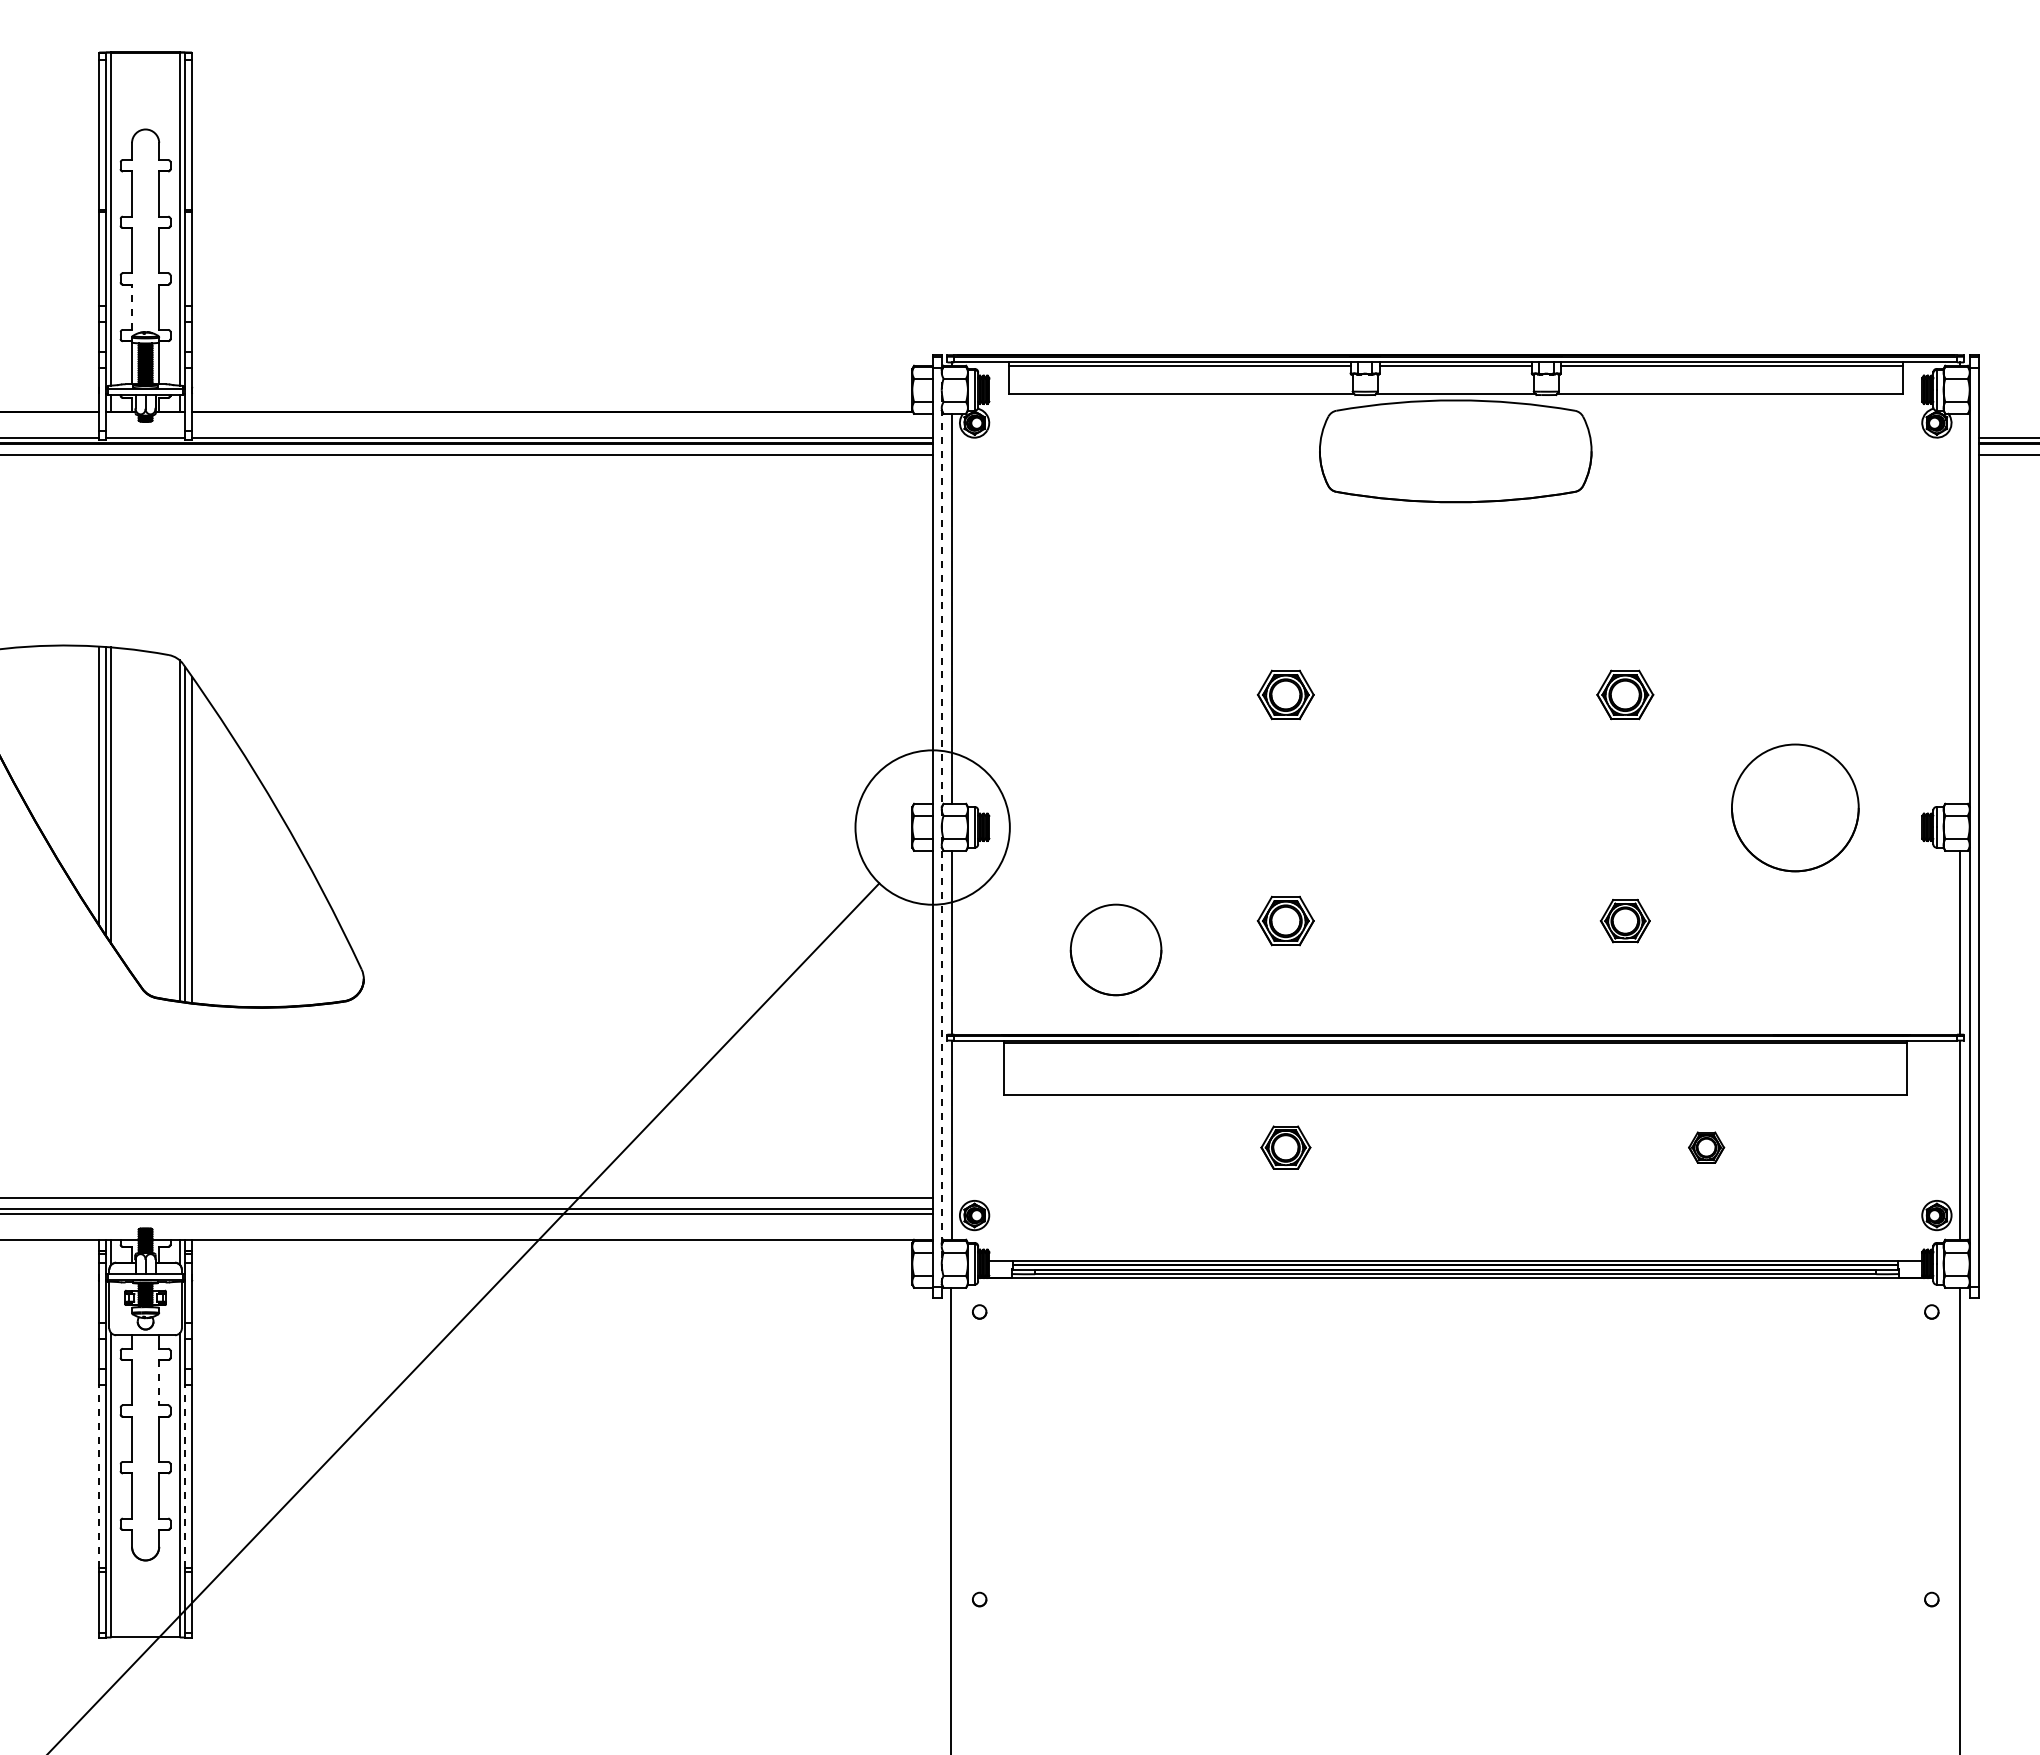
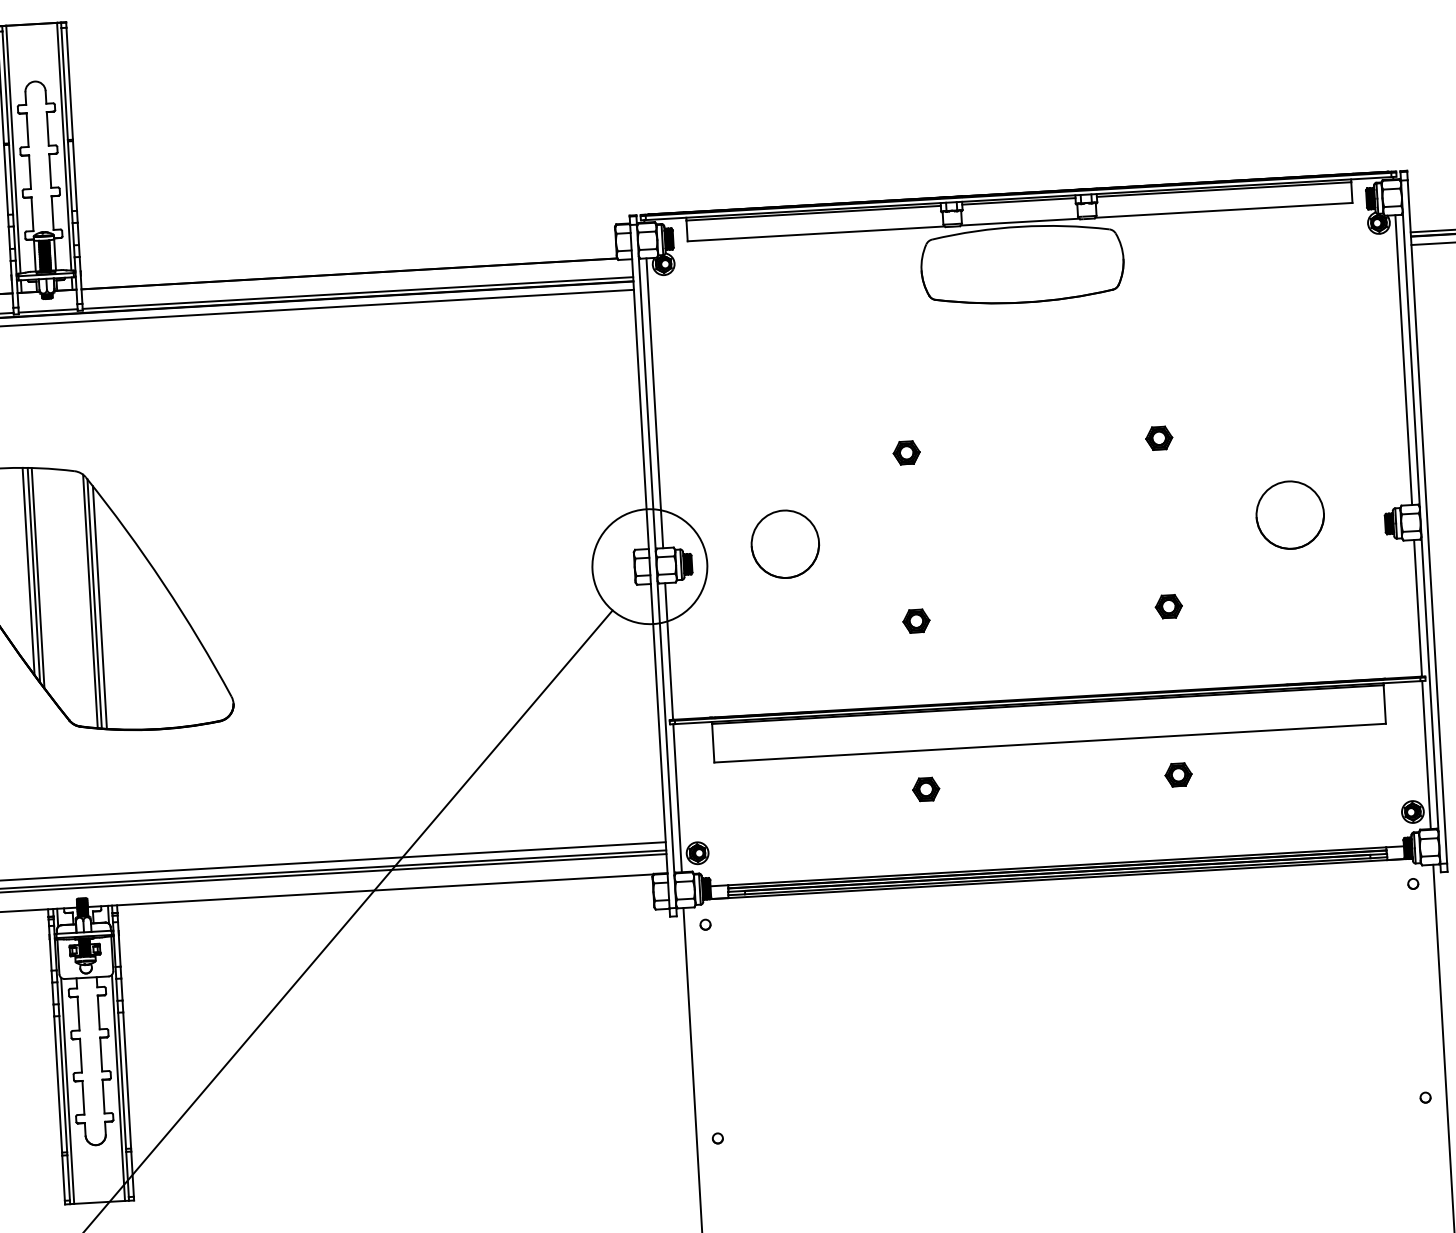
line: (132, 307) -> (32, 214), dashed -> solid
line: (1959, 608) -> (1403, 359), added
part: (1285, 694) -> (906, 452), size x0.62
part: (1625, 694) -> (1159, 438), size x0.62
part: (1795, 807) -> (1290, 514), size x0.71
line: (941, 827) -> (656, 566), dashed -> solid
part: (1285, 921) -> (916, 621), size x0.62
part: (1625, 921) -> (1168, 606), size x0.71
part: (1115, 949) -> (784, 543), moved
part: (1285, 1147) -> (925, 789), size x0.71
part: (1706, 1147) -> (1178, 774), moved
line: (159, 1382) -> (98, 1012), dashed -> solid
line: (99, 1476) -> (58, 1084), dashed -> solid
line: (185, 1476) -> (122, 1081), dashed -> solid

